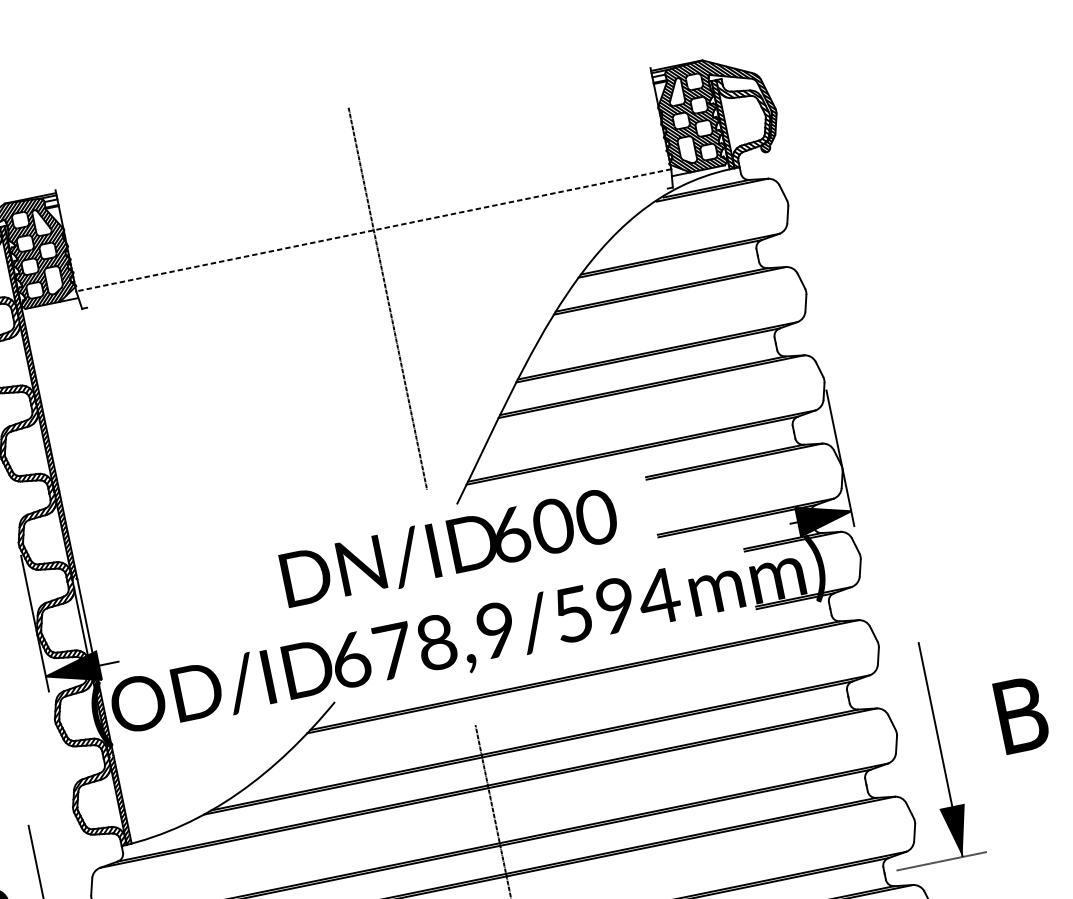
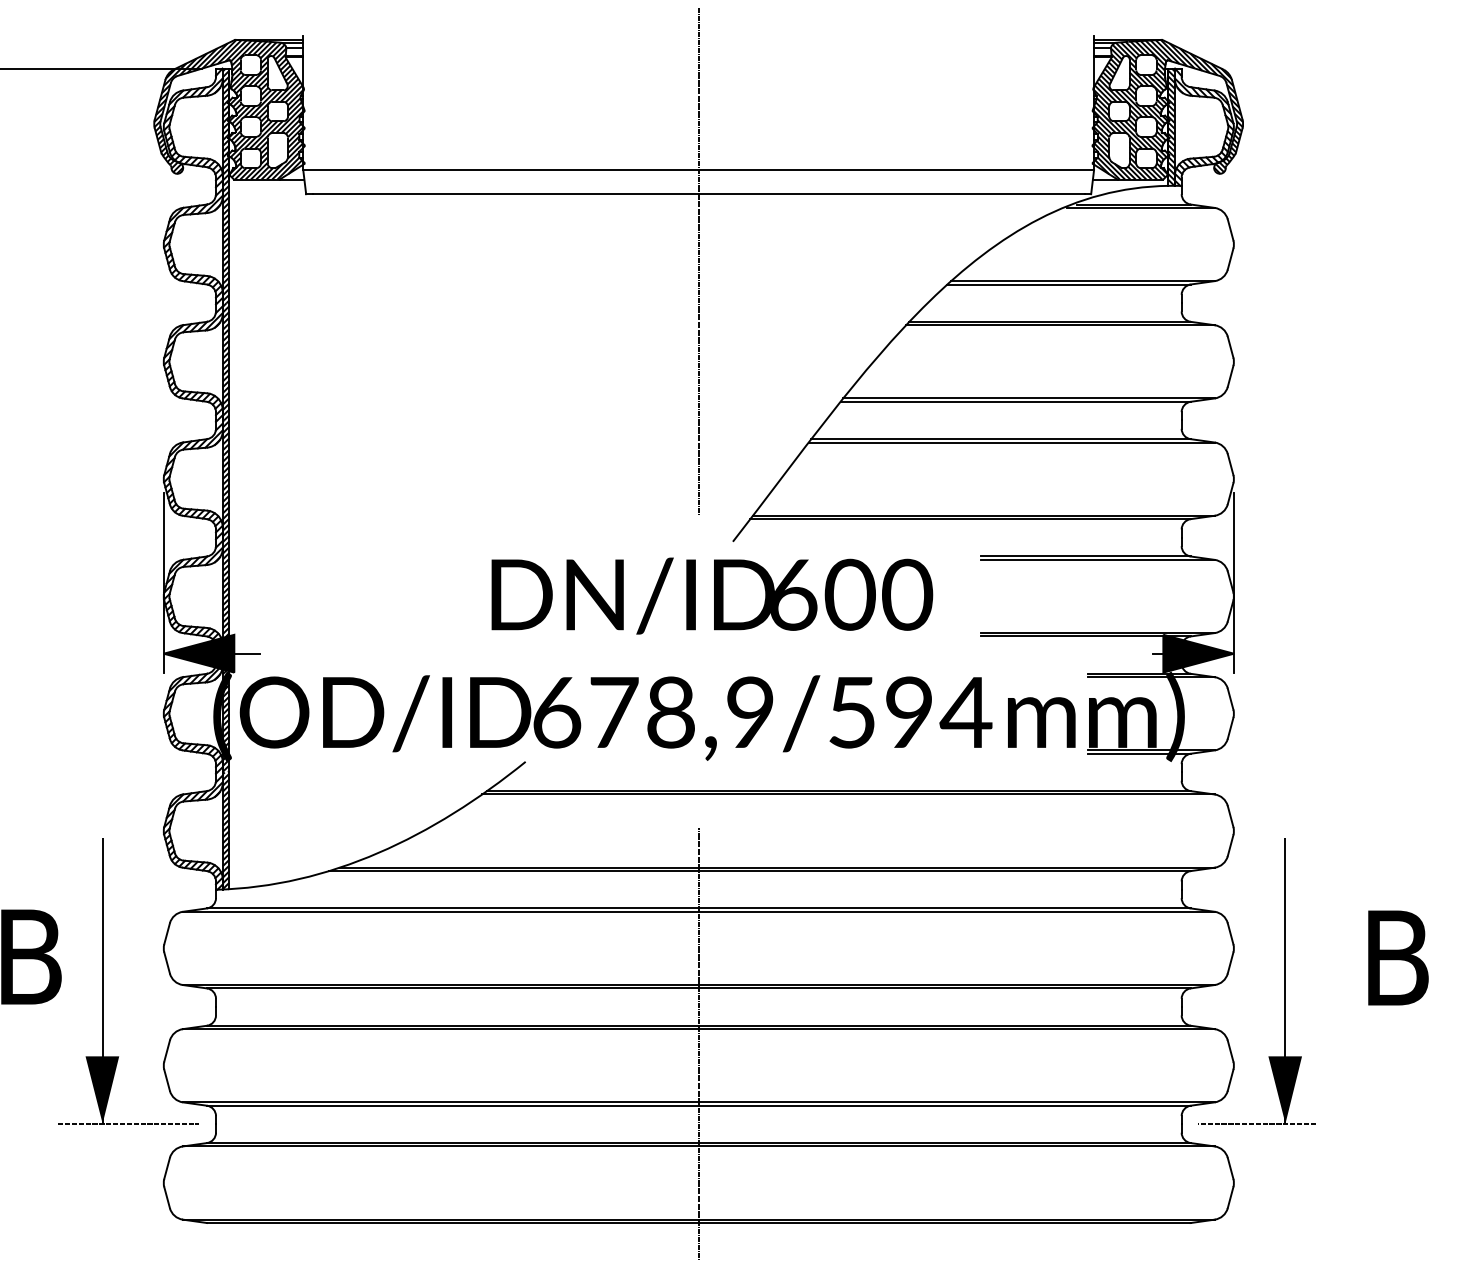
line: (373, 230) -> (698, 170), dashed -> solid
line: (377, 248) -> (698, 194), added
hatch: (83, 623) -> (225, 596), added

